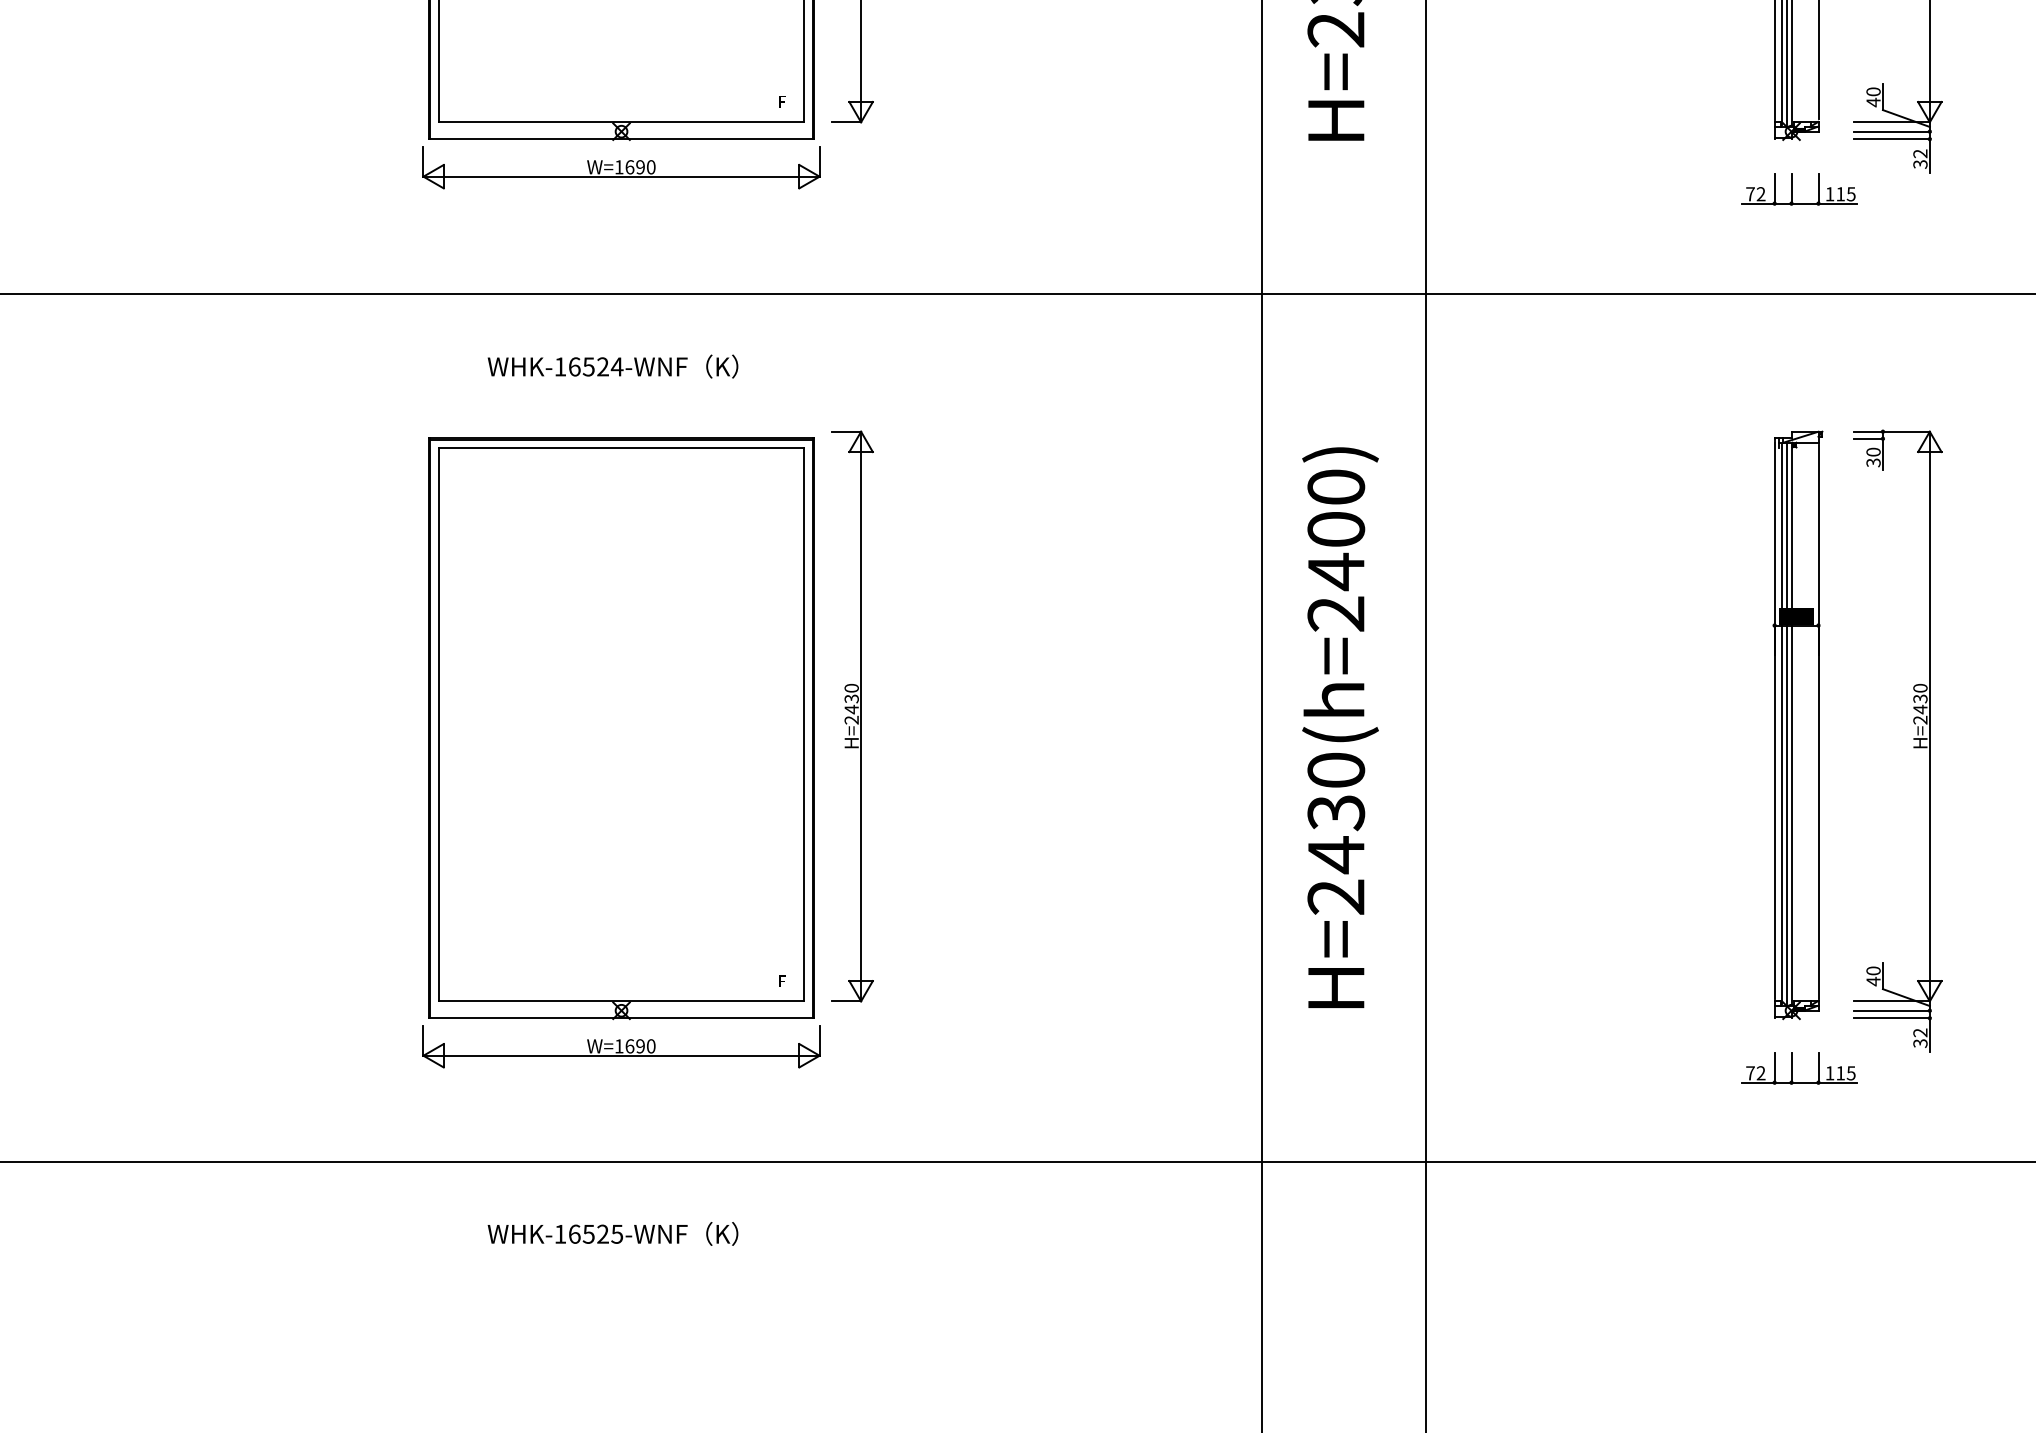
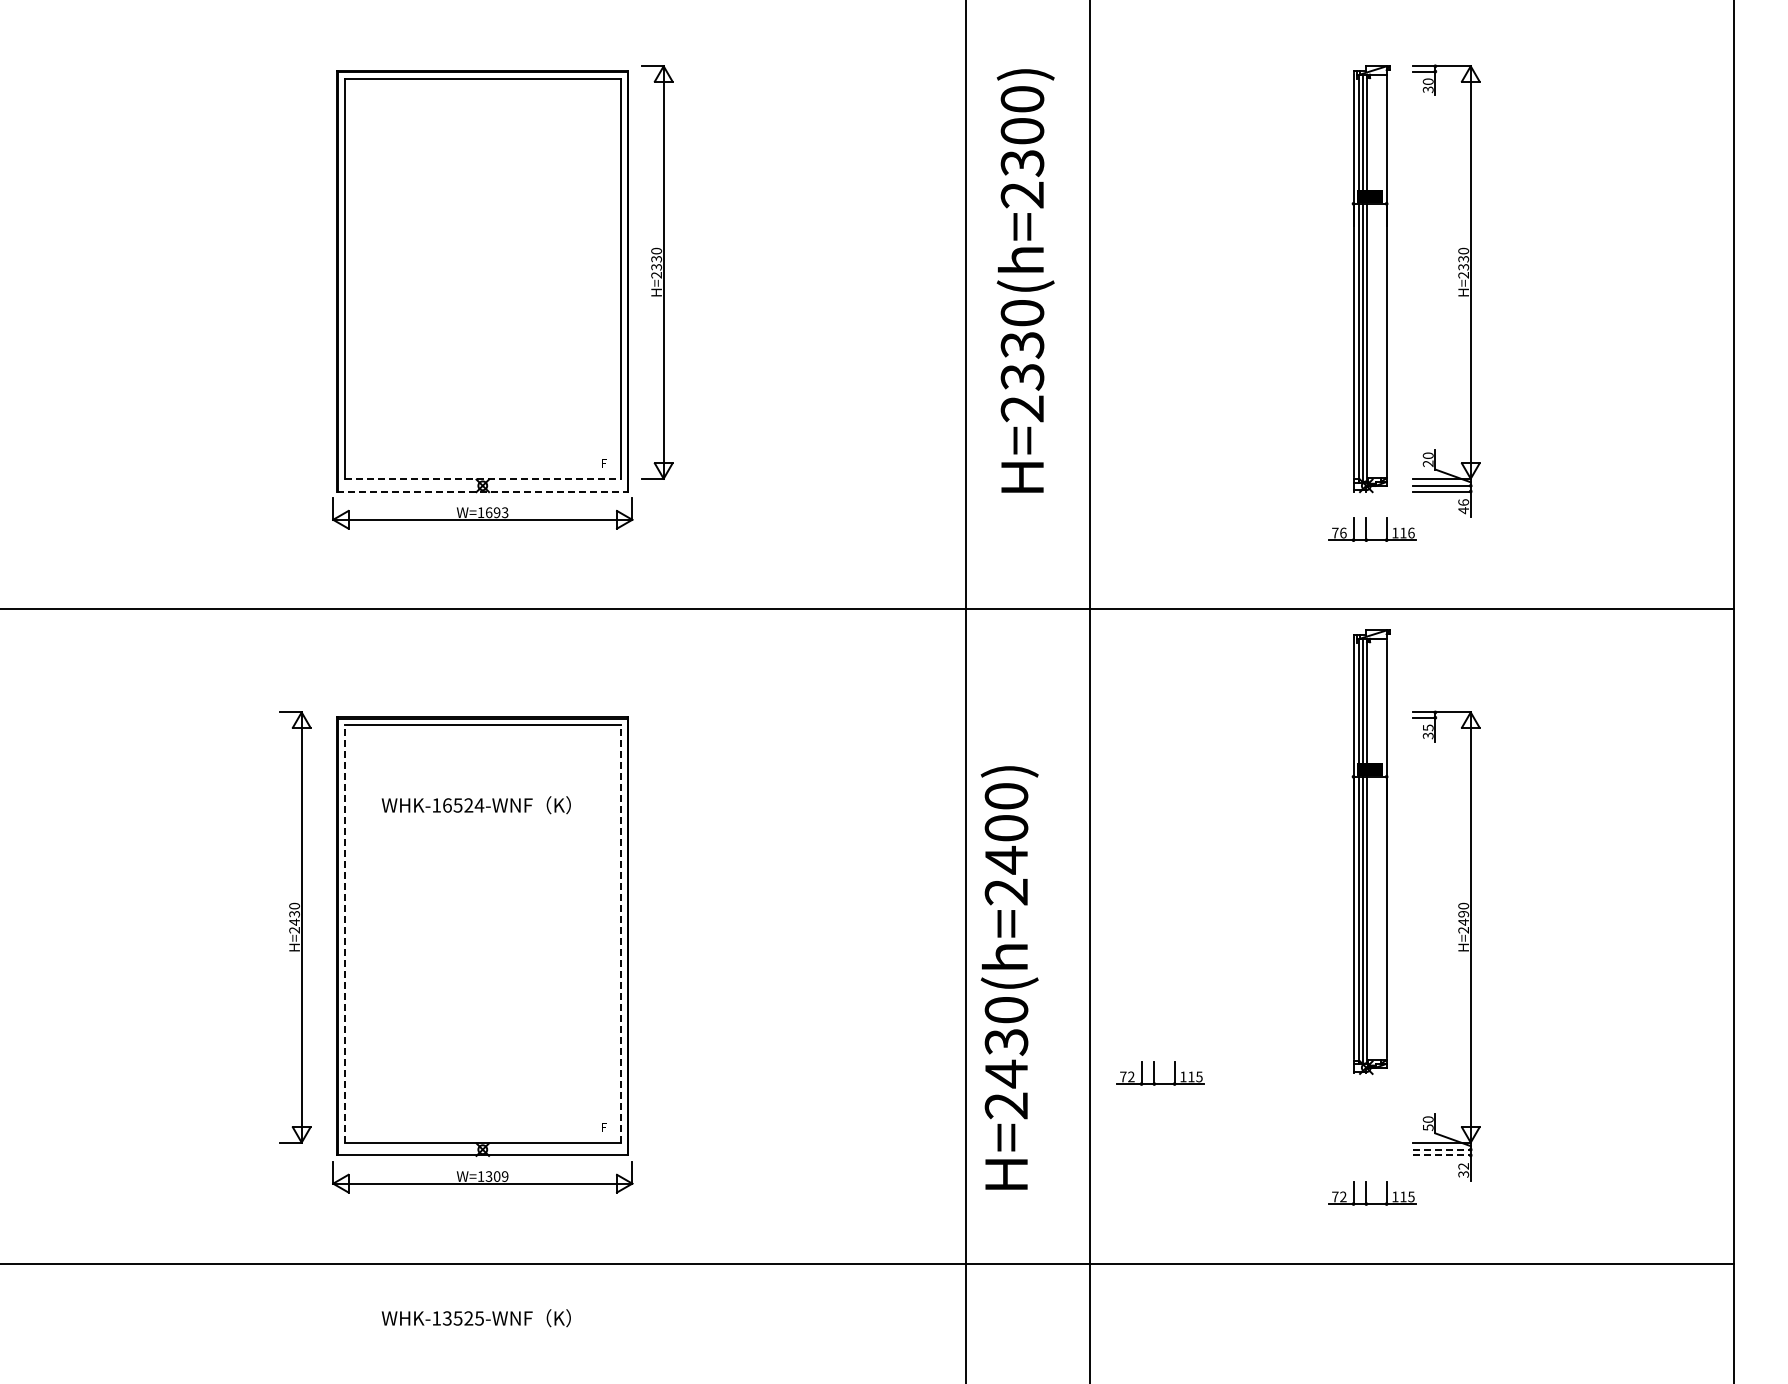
text: (1872, 102) -> (1427, 463), 40 -> 20
line: (621, 121) -> (482, 478), solid -> dashed
line: (621, 139) -> (482, 491), solid -> dashed
text: (1920, 159) -> (1463, 506), 32 -> 46
text: (650, 166) -> (504, 512), W=1690 -> W=1693
text: (1761, 193) -> (1343, 532), 72 -> 76
text: (1851, 193) -> (1411, 532), 115 -> 116
text: (611, 366) -> (475, 805), moved
text: (1872, 451) -> (1427, 727), 30 -> 35
text: (1920, 699) -> (1463, 914), H=2430 -> H=2490
part: (852, 716) -> (295, 927), moved
line: (439, 724) -> (345, 933), solid -> dashed
line: (803, 724) -> (620, 933), solid -> dashed
part: (1797, 724) -> (1370, 851), moved
text: (1340, 727) -> (1009, 977), moved
part: (1518, 909) -> (1160, 1073), added
text: (1873, 981) -> (1428, 1127), 40 -> 50
line: (1892, 1010) -> (1442, 1149), solid -> dashed
line: (1892, 1018) -> (1442, 1155), solid -> dashed
text: (639, 1046) -> (496, 1176), W=1690 -> W=1309
text: (573, 1234) -> (446, 1318), WHK-16525-WNF -> WHK-13525-WNF

